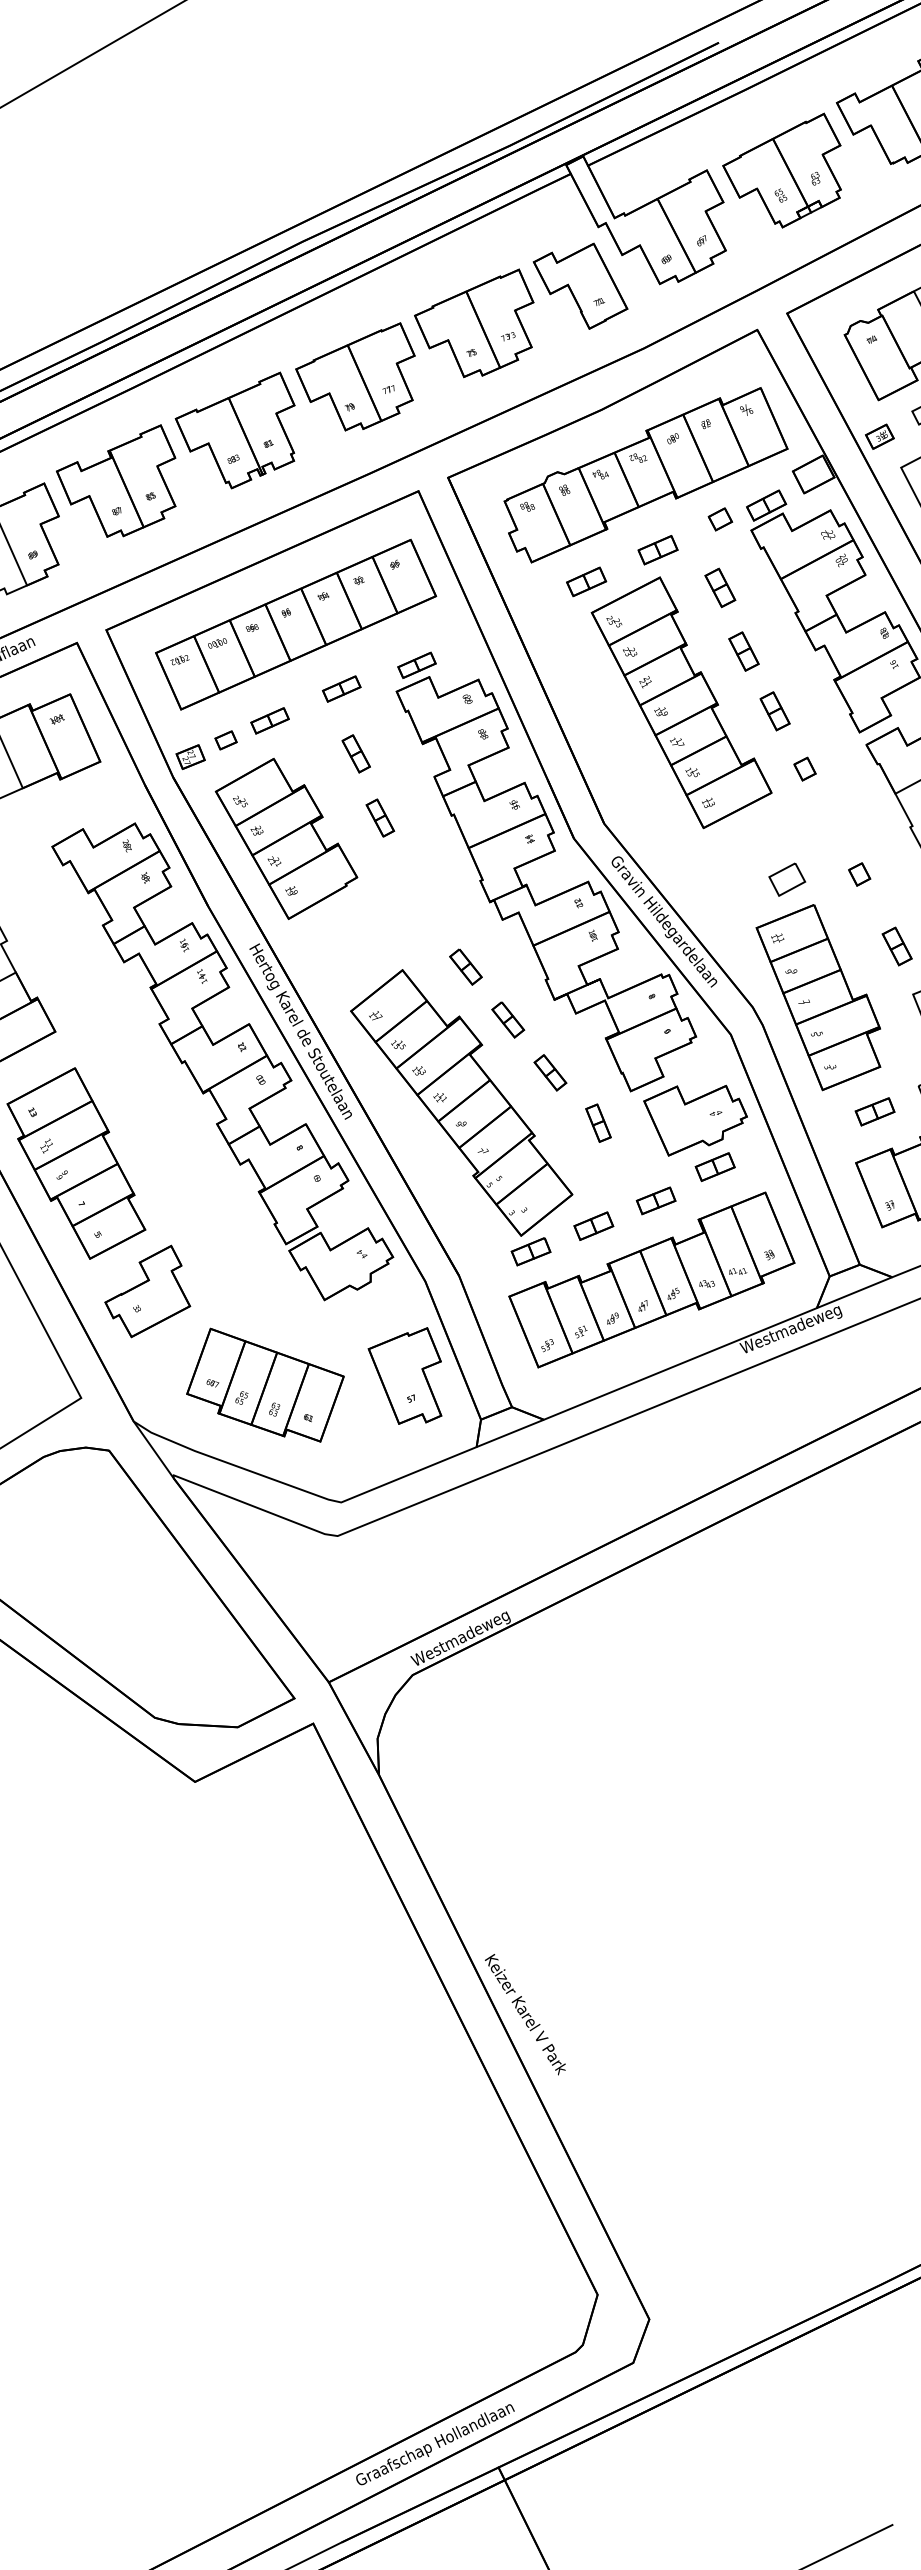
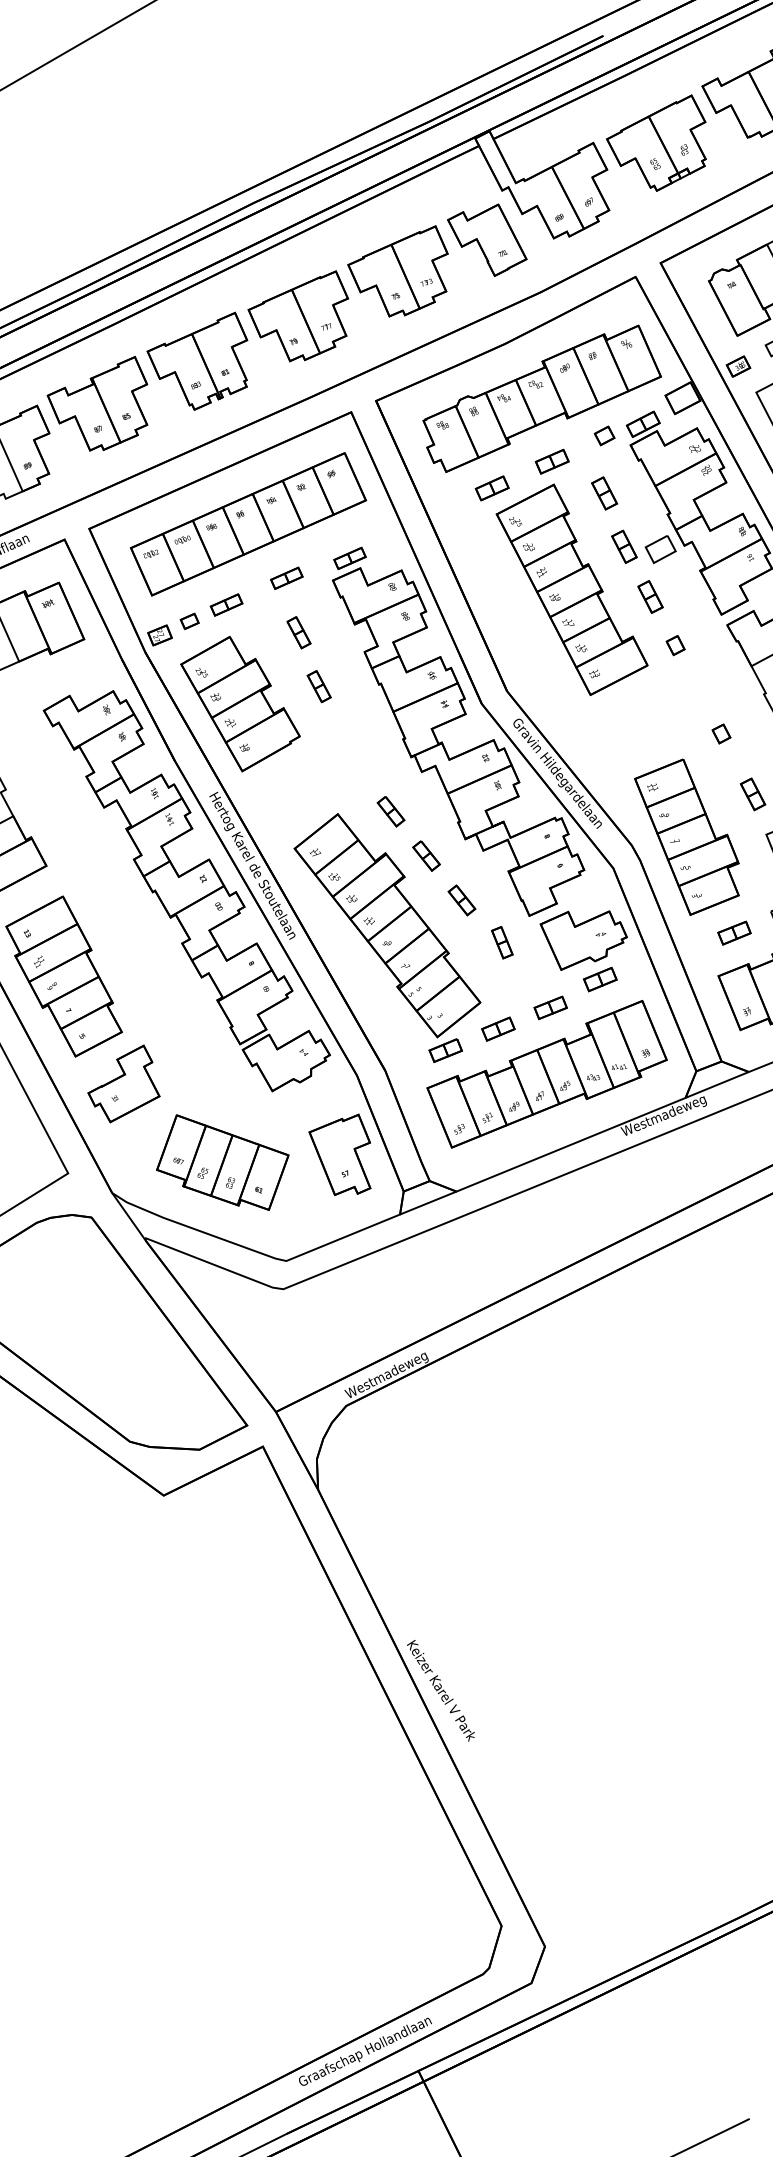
part: (787, 879) -> (660, 549), moved

